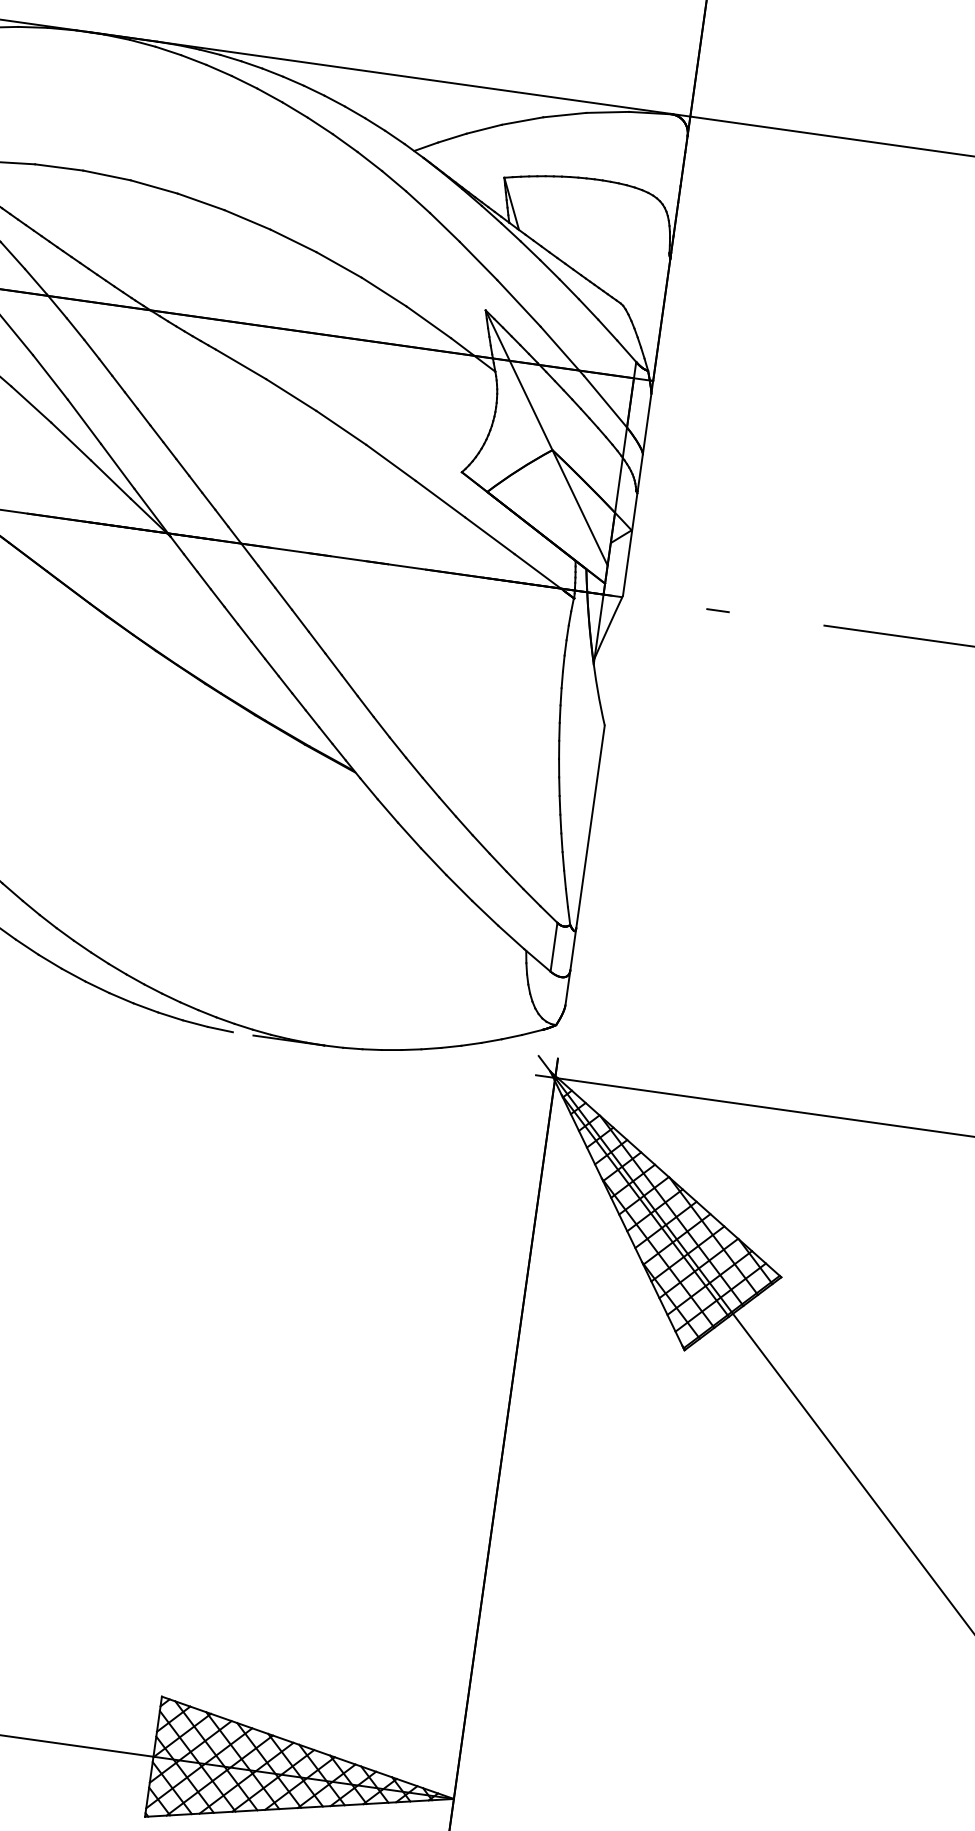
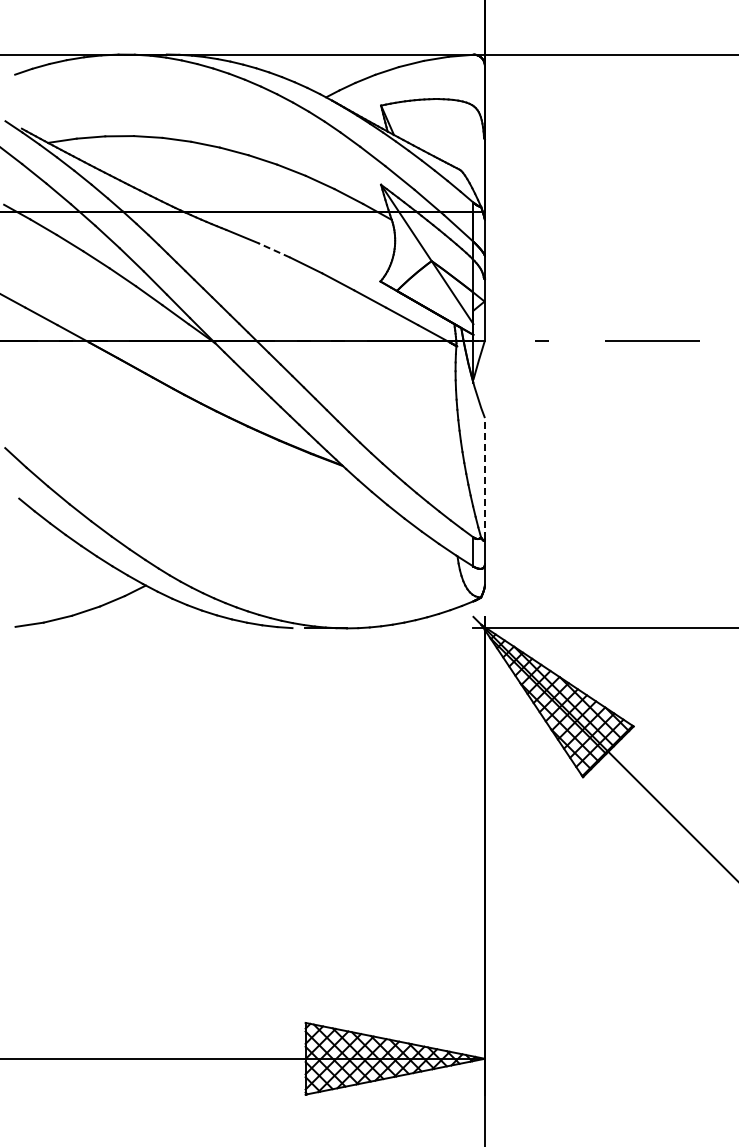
line: (291, 395) -> (274, 250), solid -> dashed
line: (589, 826) -> (484, 478), solid -> dashed

